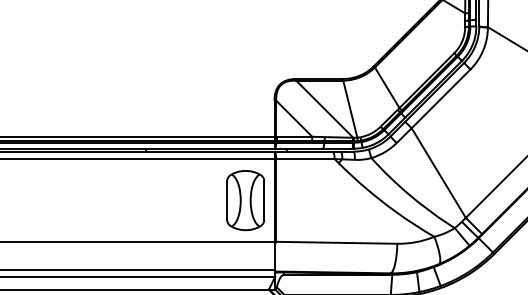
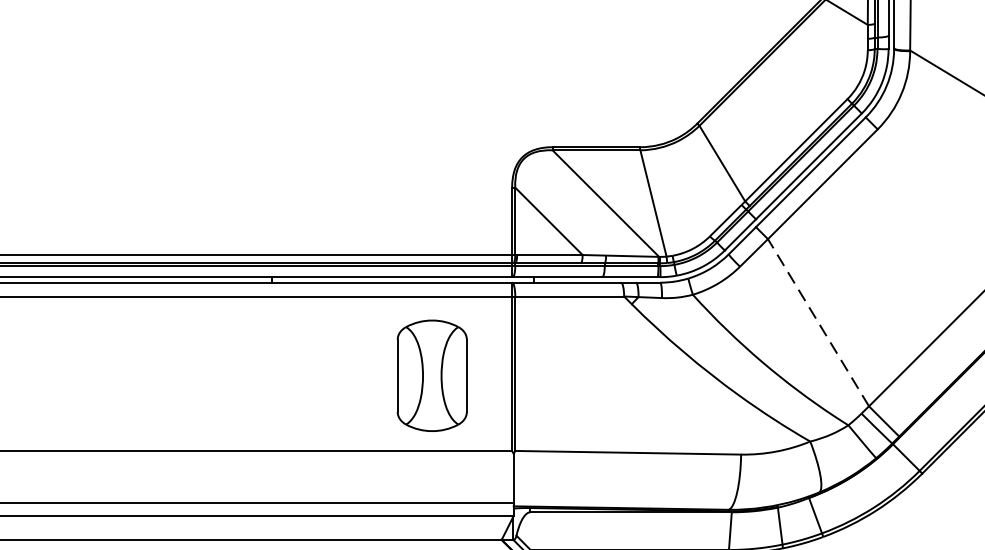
line: (438, 172) -> (817, 321), solid -> dashed
part: (245, 200) -> (431, 375), moved

